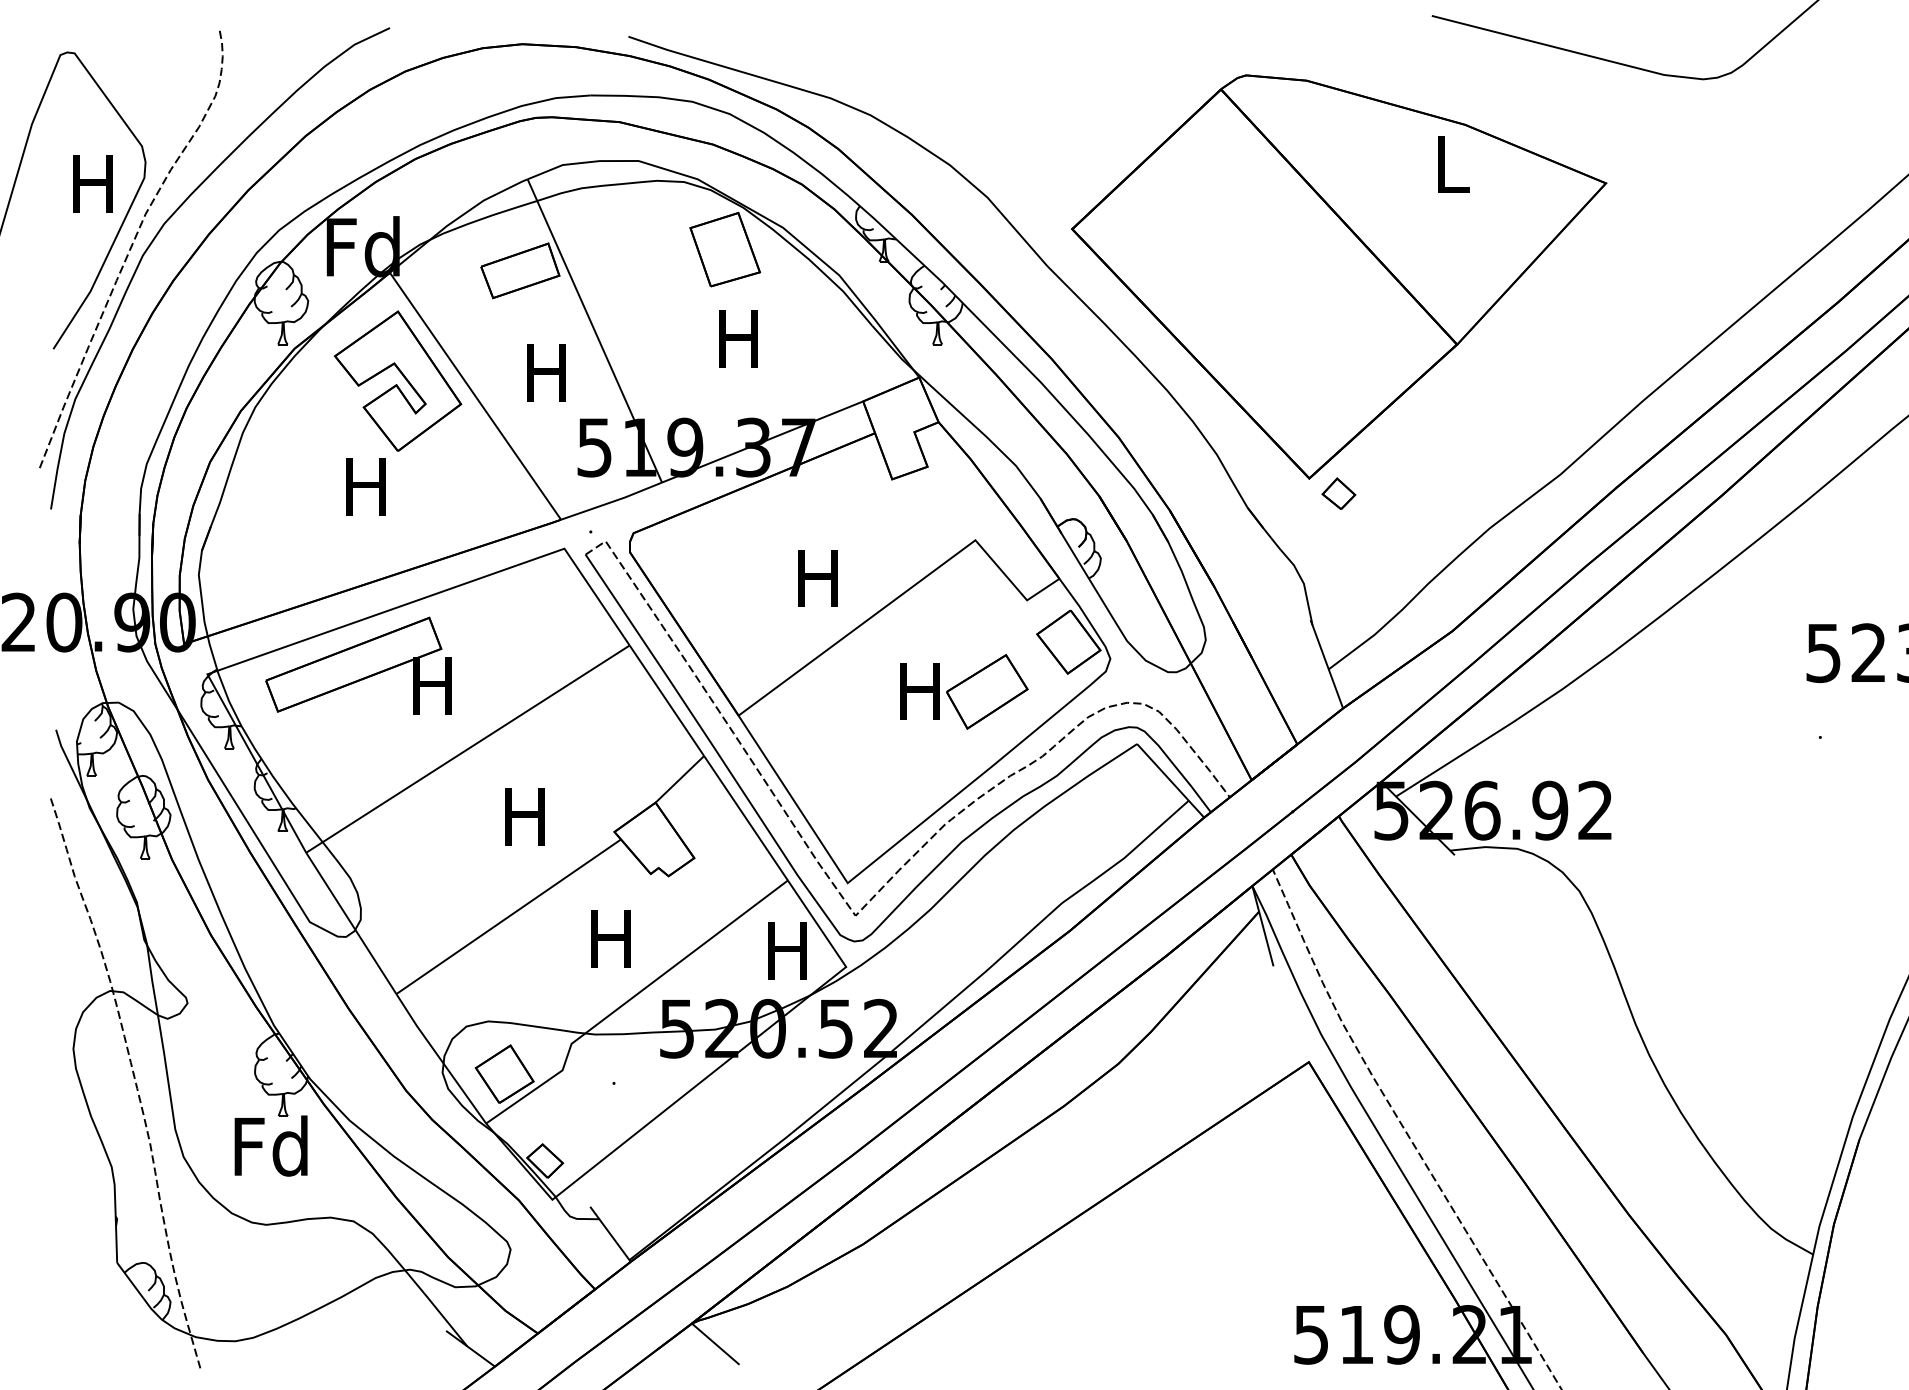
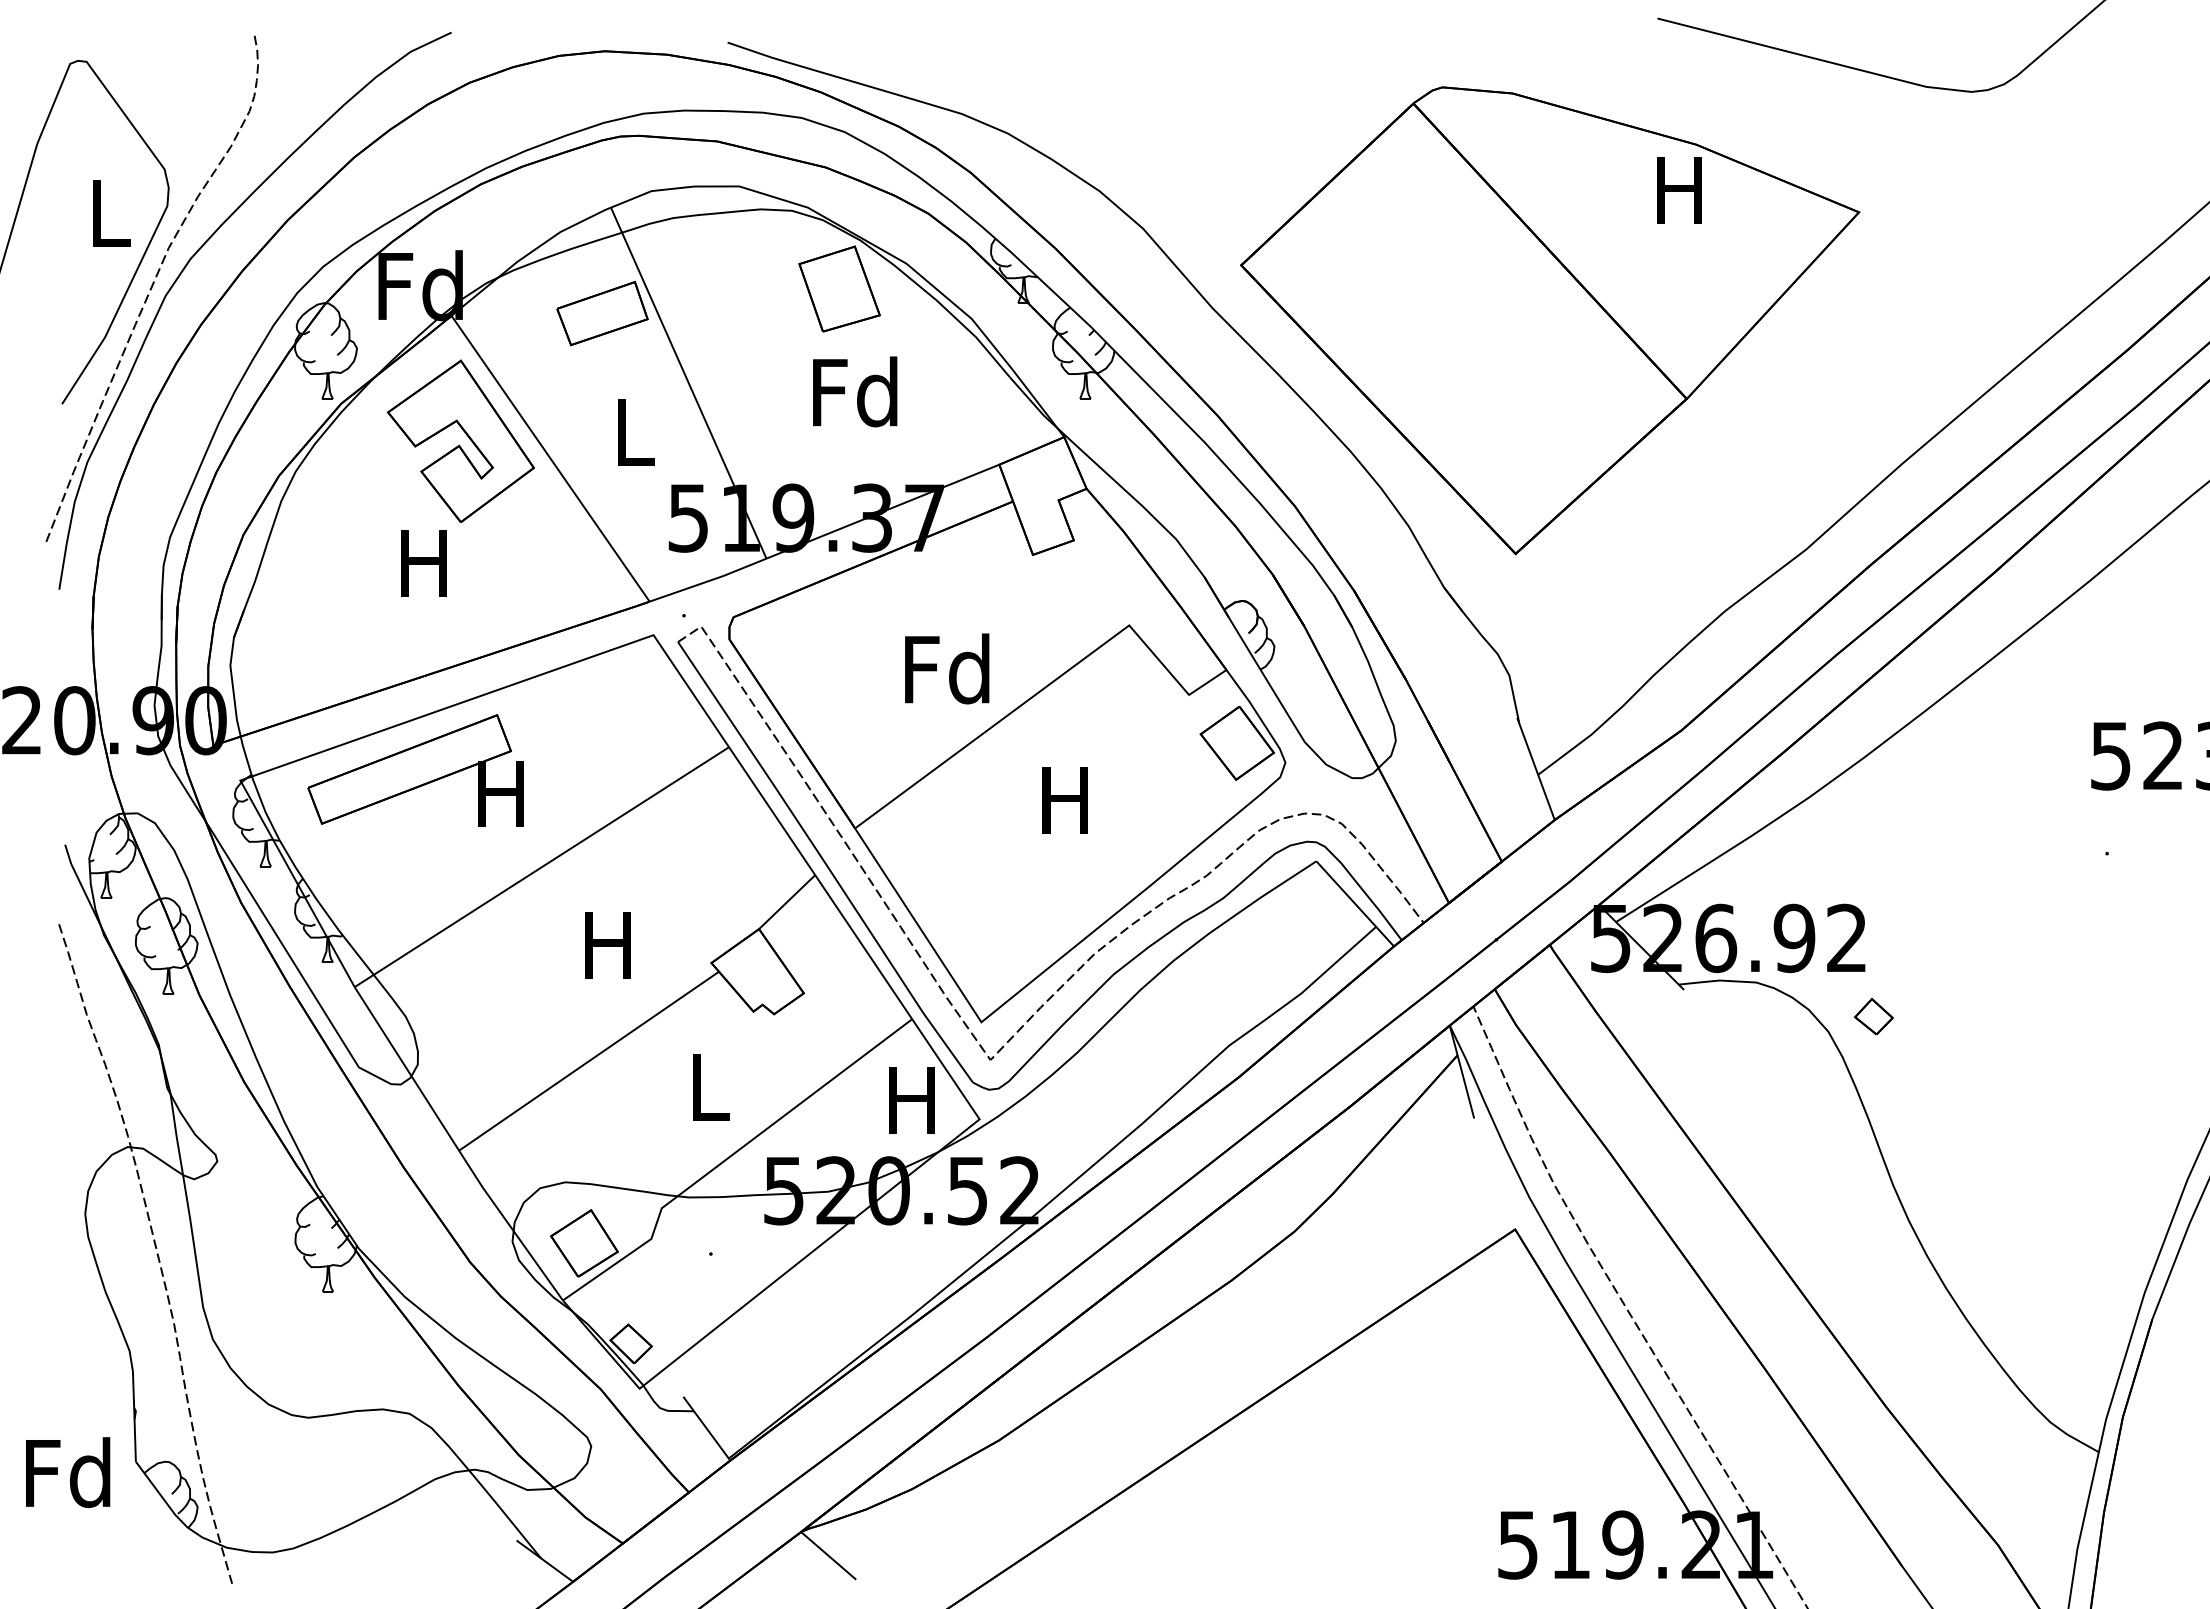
text: (1450, 164) -> (1679, 190), L -> H
text: (92, 184) -> (107, 213), H -> L
text: (738, 338) -> (855, 391), H -> Fd
text: (546, 373) -> (632, 432), H -> L
part: (1338, 493) -> (1873, 1016), moved
text: (818, 577) -> (947, 668), H -> Fd
part: (986, 691) -> (1142, 800), removed
text: (610, 939) -> (706, 1087), H -> L
text: (271, 1146) -> (68, 1472), moved

